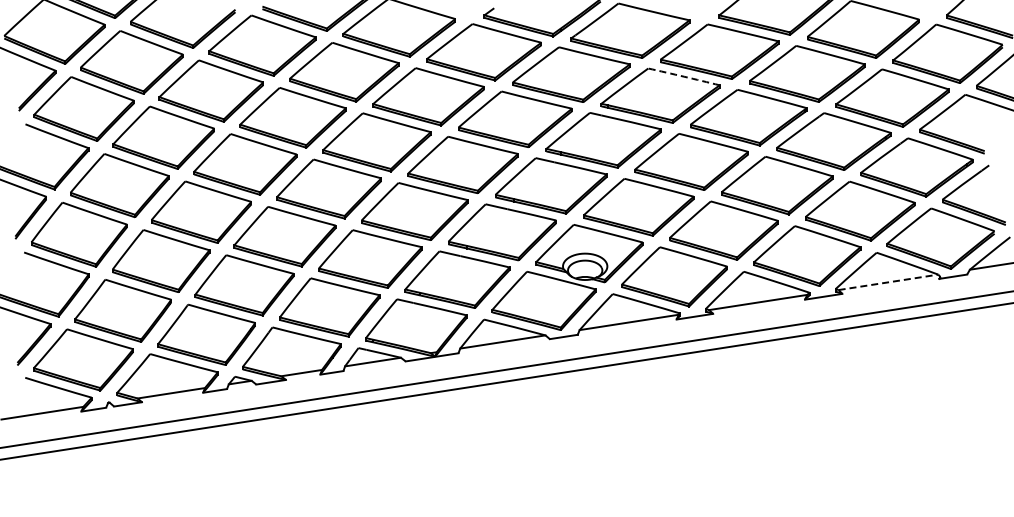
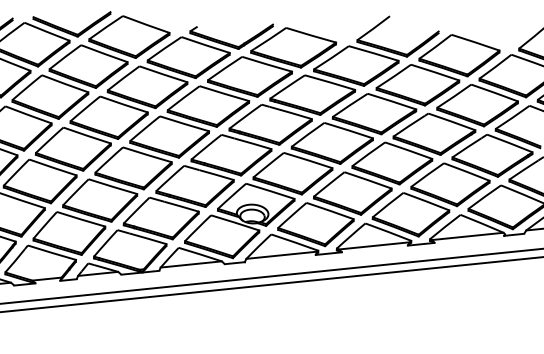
arc: (684, 76) -> (330, 82), dashed -> solid
line: (888, 282) -> (467, 236), dashed -> solid

